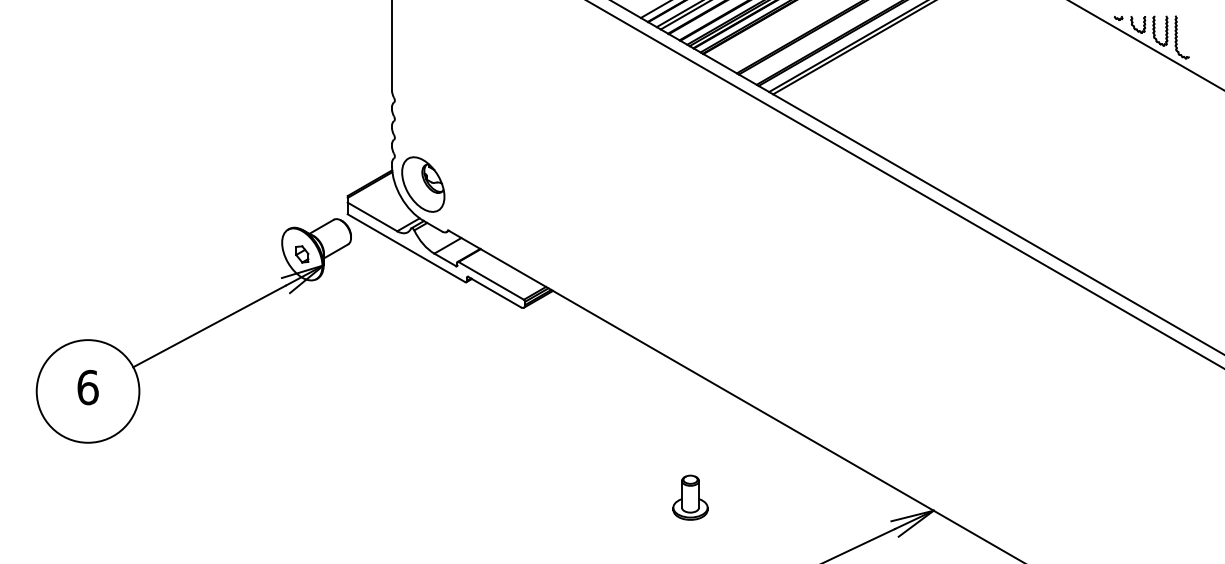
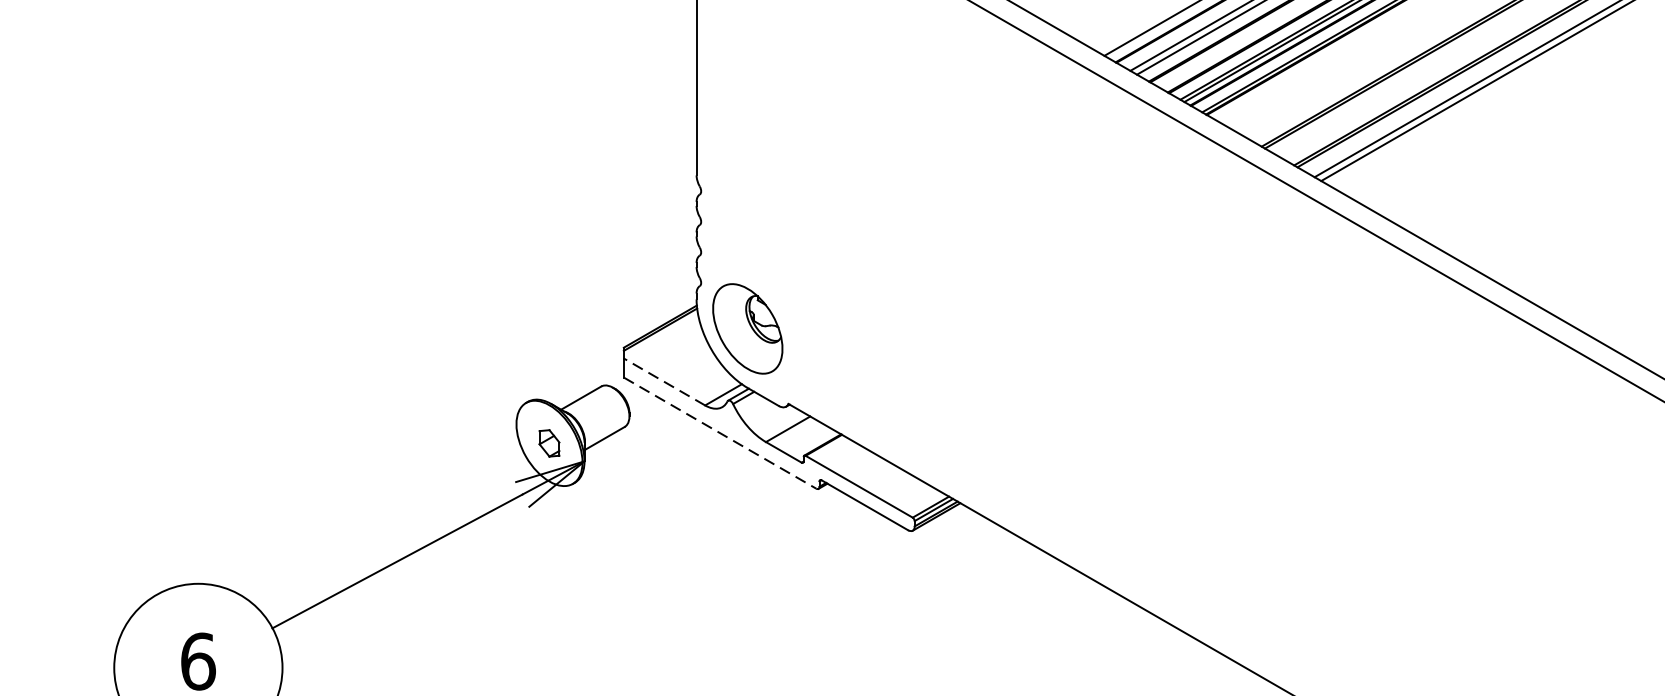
line: (372, 216) -> (664, 381), solid -> dashed
line: (406, 248) -> (720, 433), solid -> dashed

